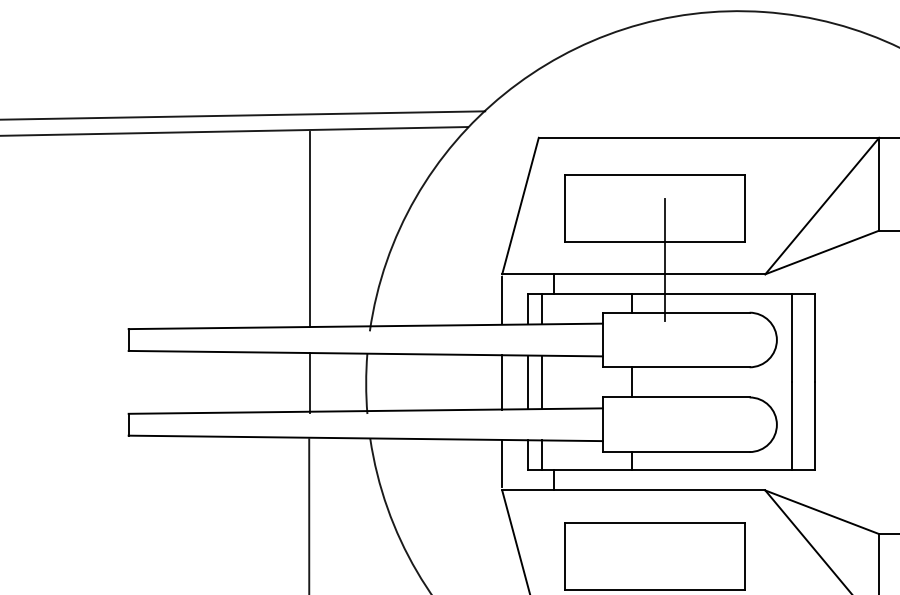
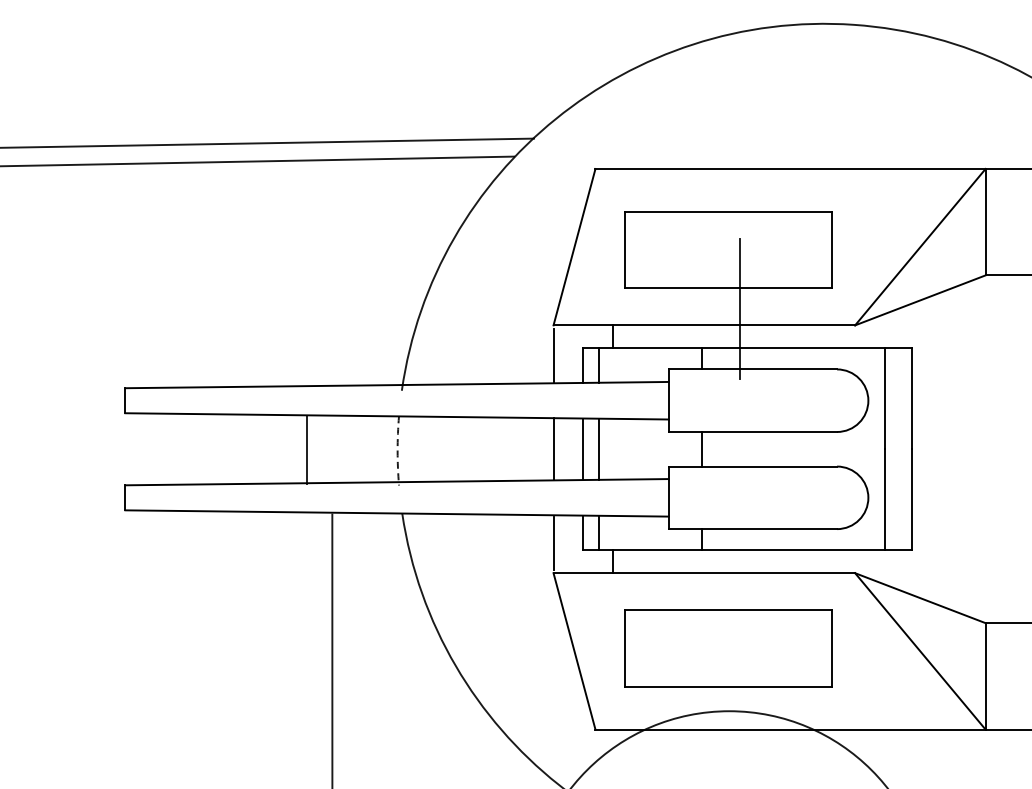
line: (309, 229) -> (332, 274), removed
line: (309, 382) -> (306, 449), moved
arc: (366, 383) -> (397, 450), solid -> dashed

